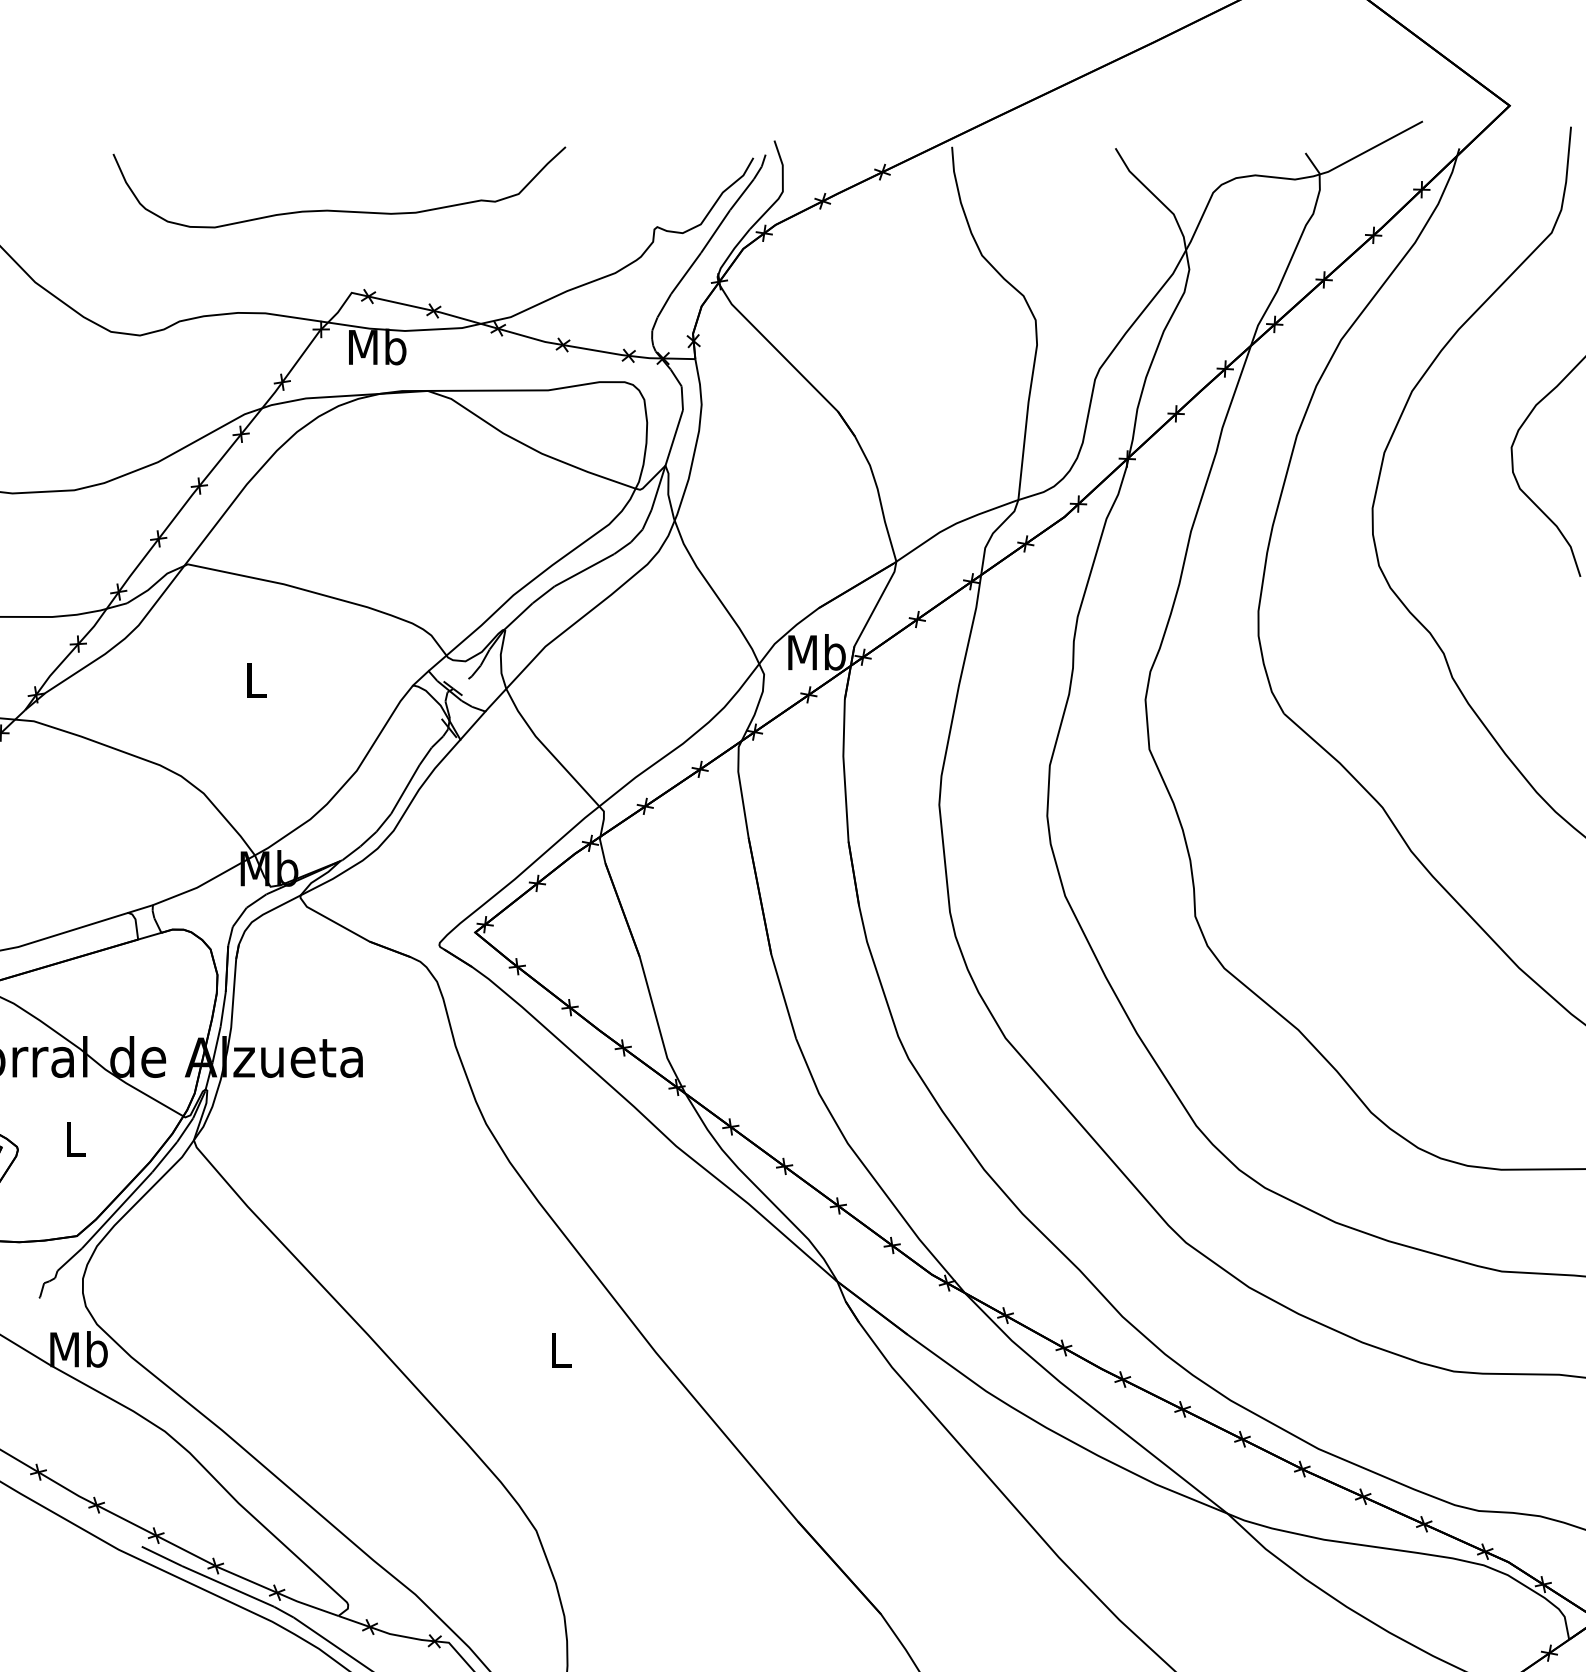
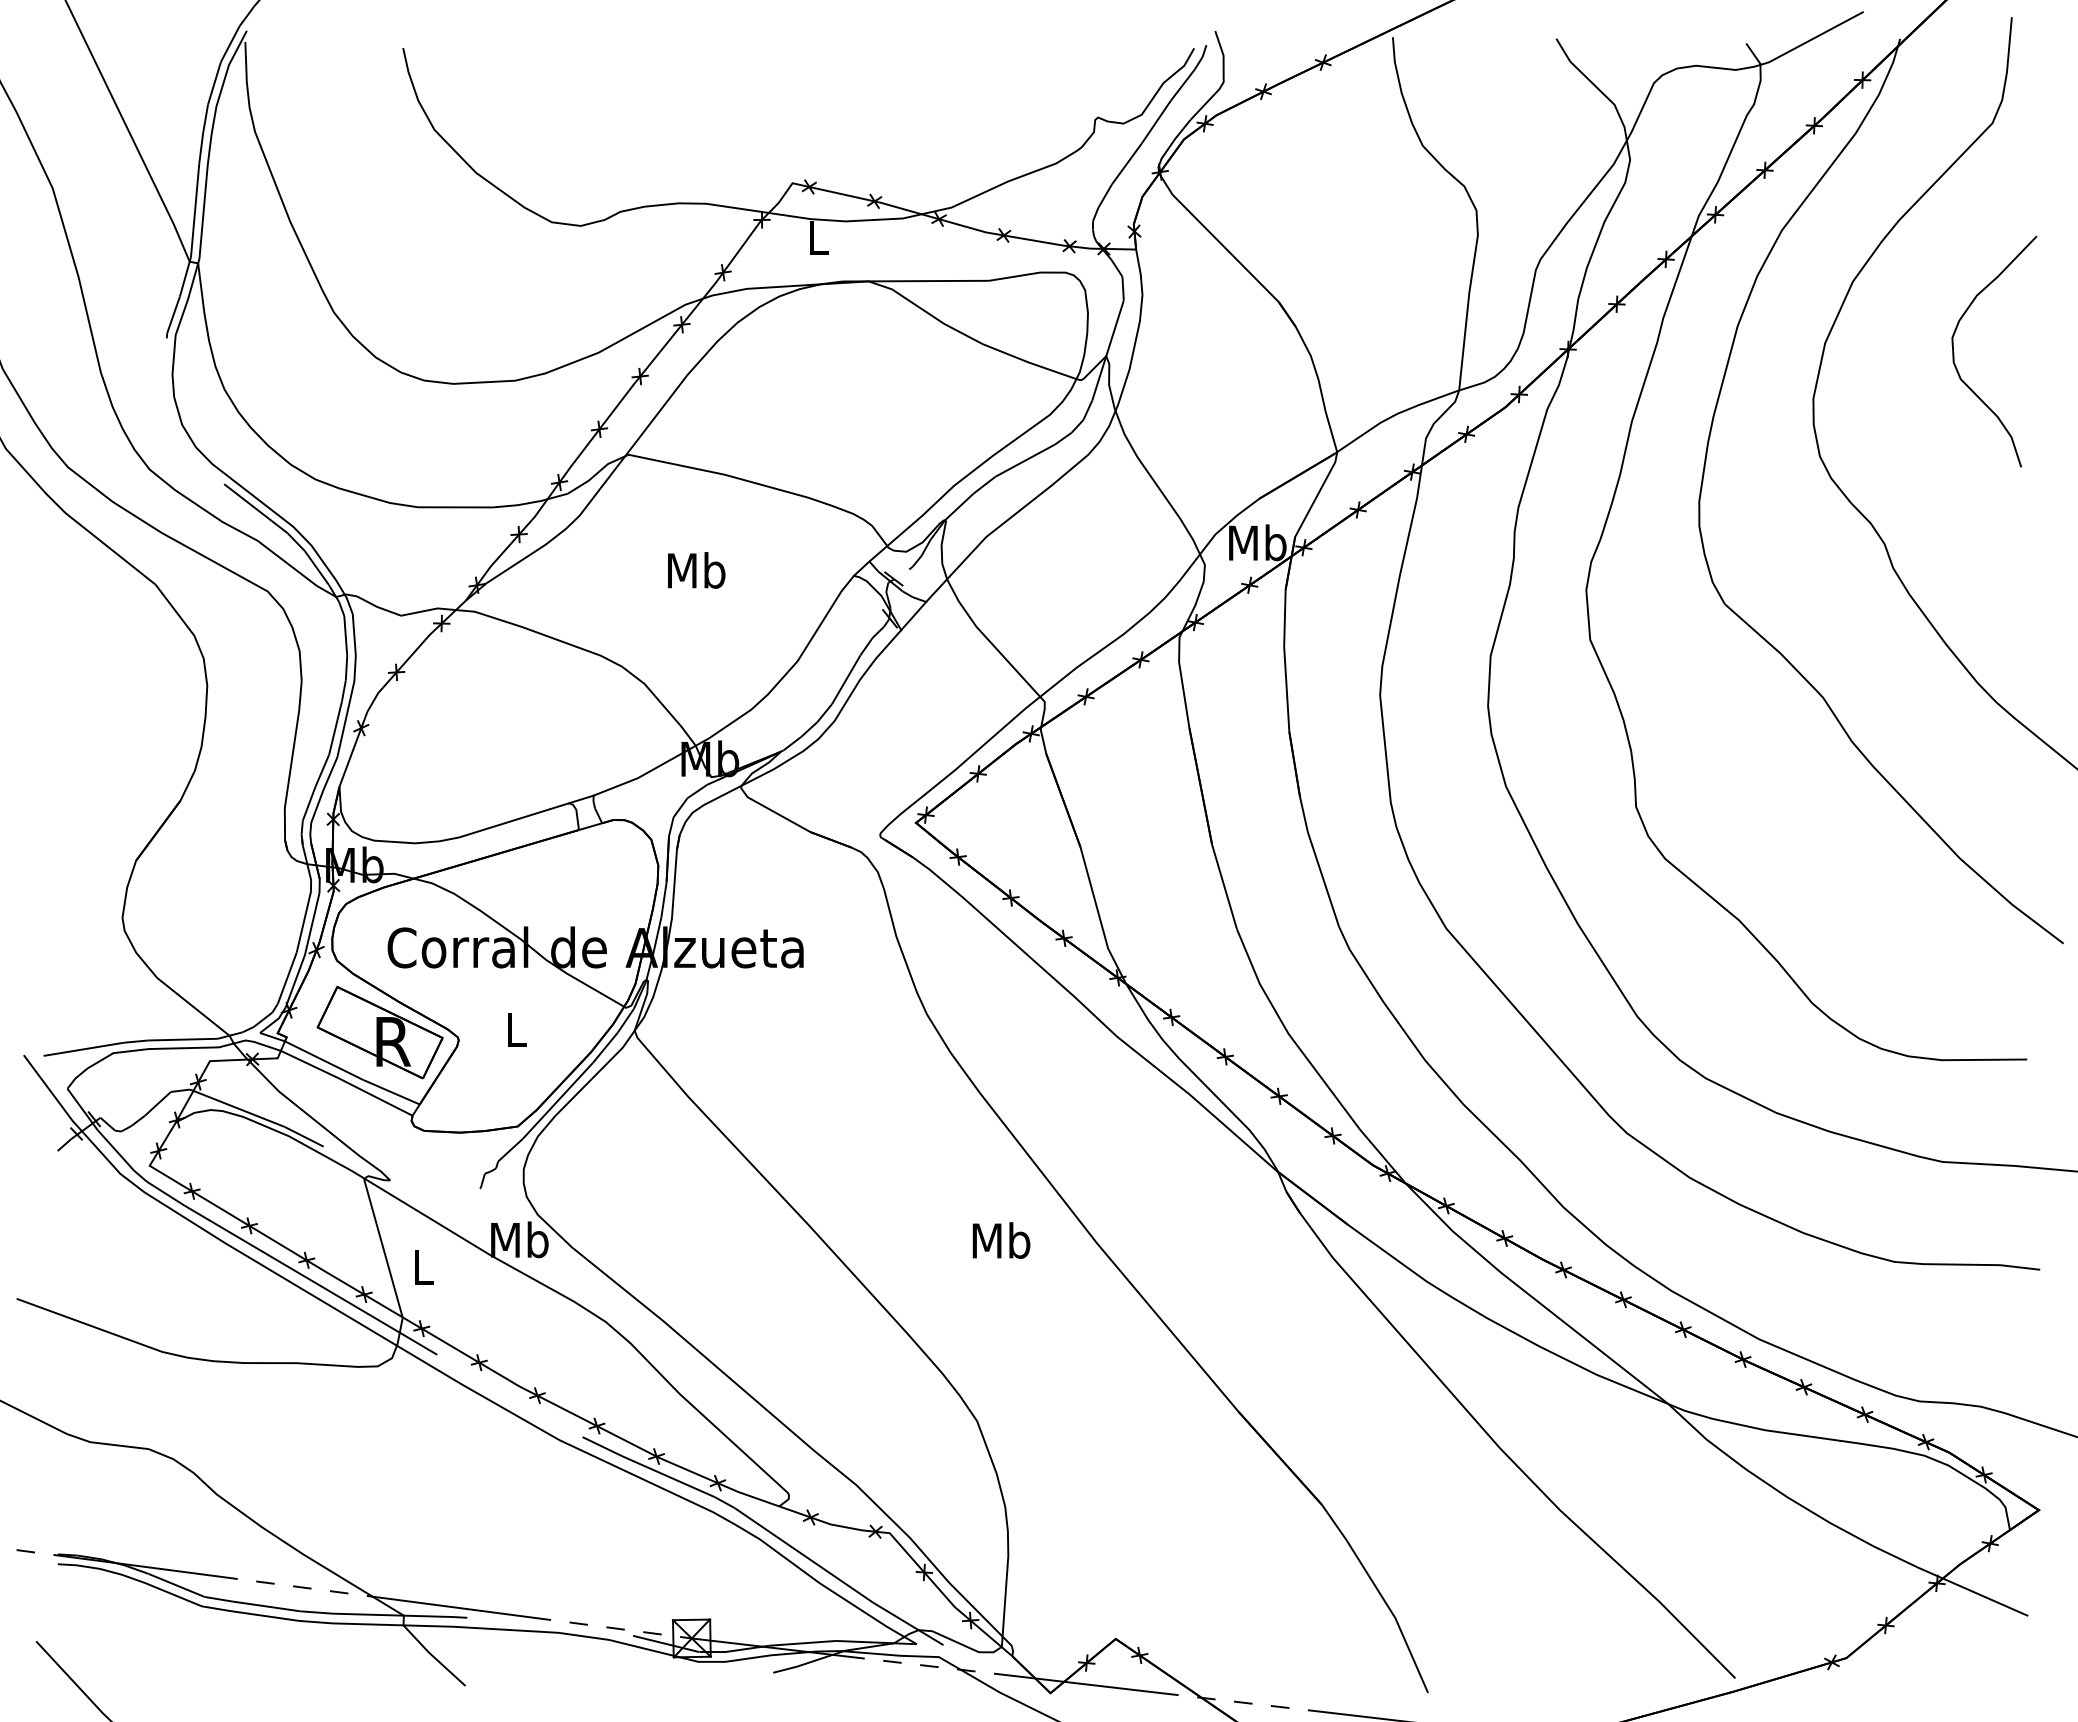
curve: (338, 210) -> (779, 100), removed
text: (377, 347) -> (818, 237), Mb -> L
text: (255, 680) -> (696, 570), L -> Mb
text: (560, 1350) -> (1001, 1240), L -> Mb

